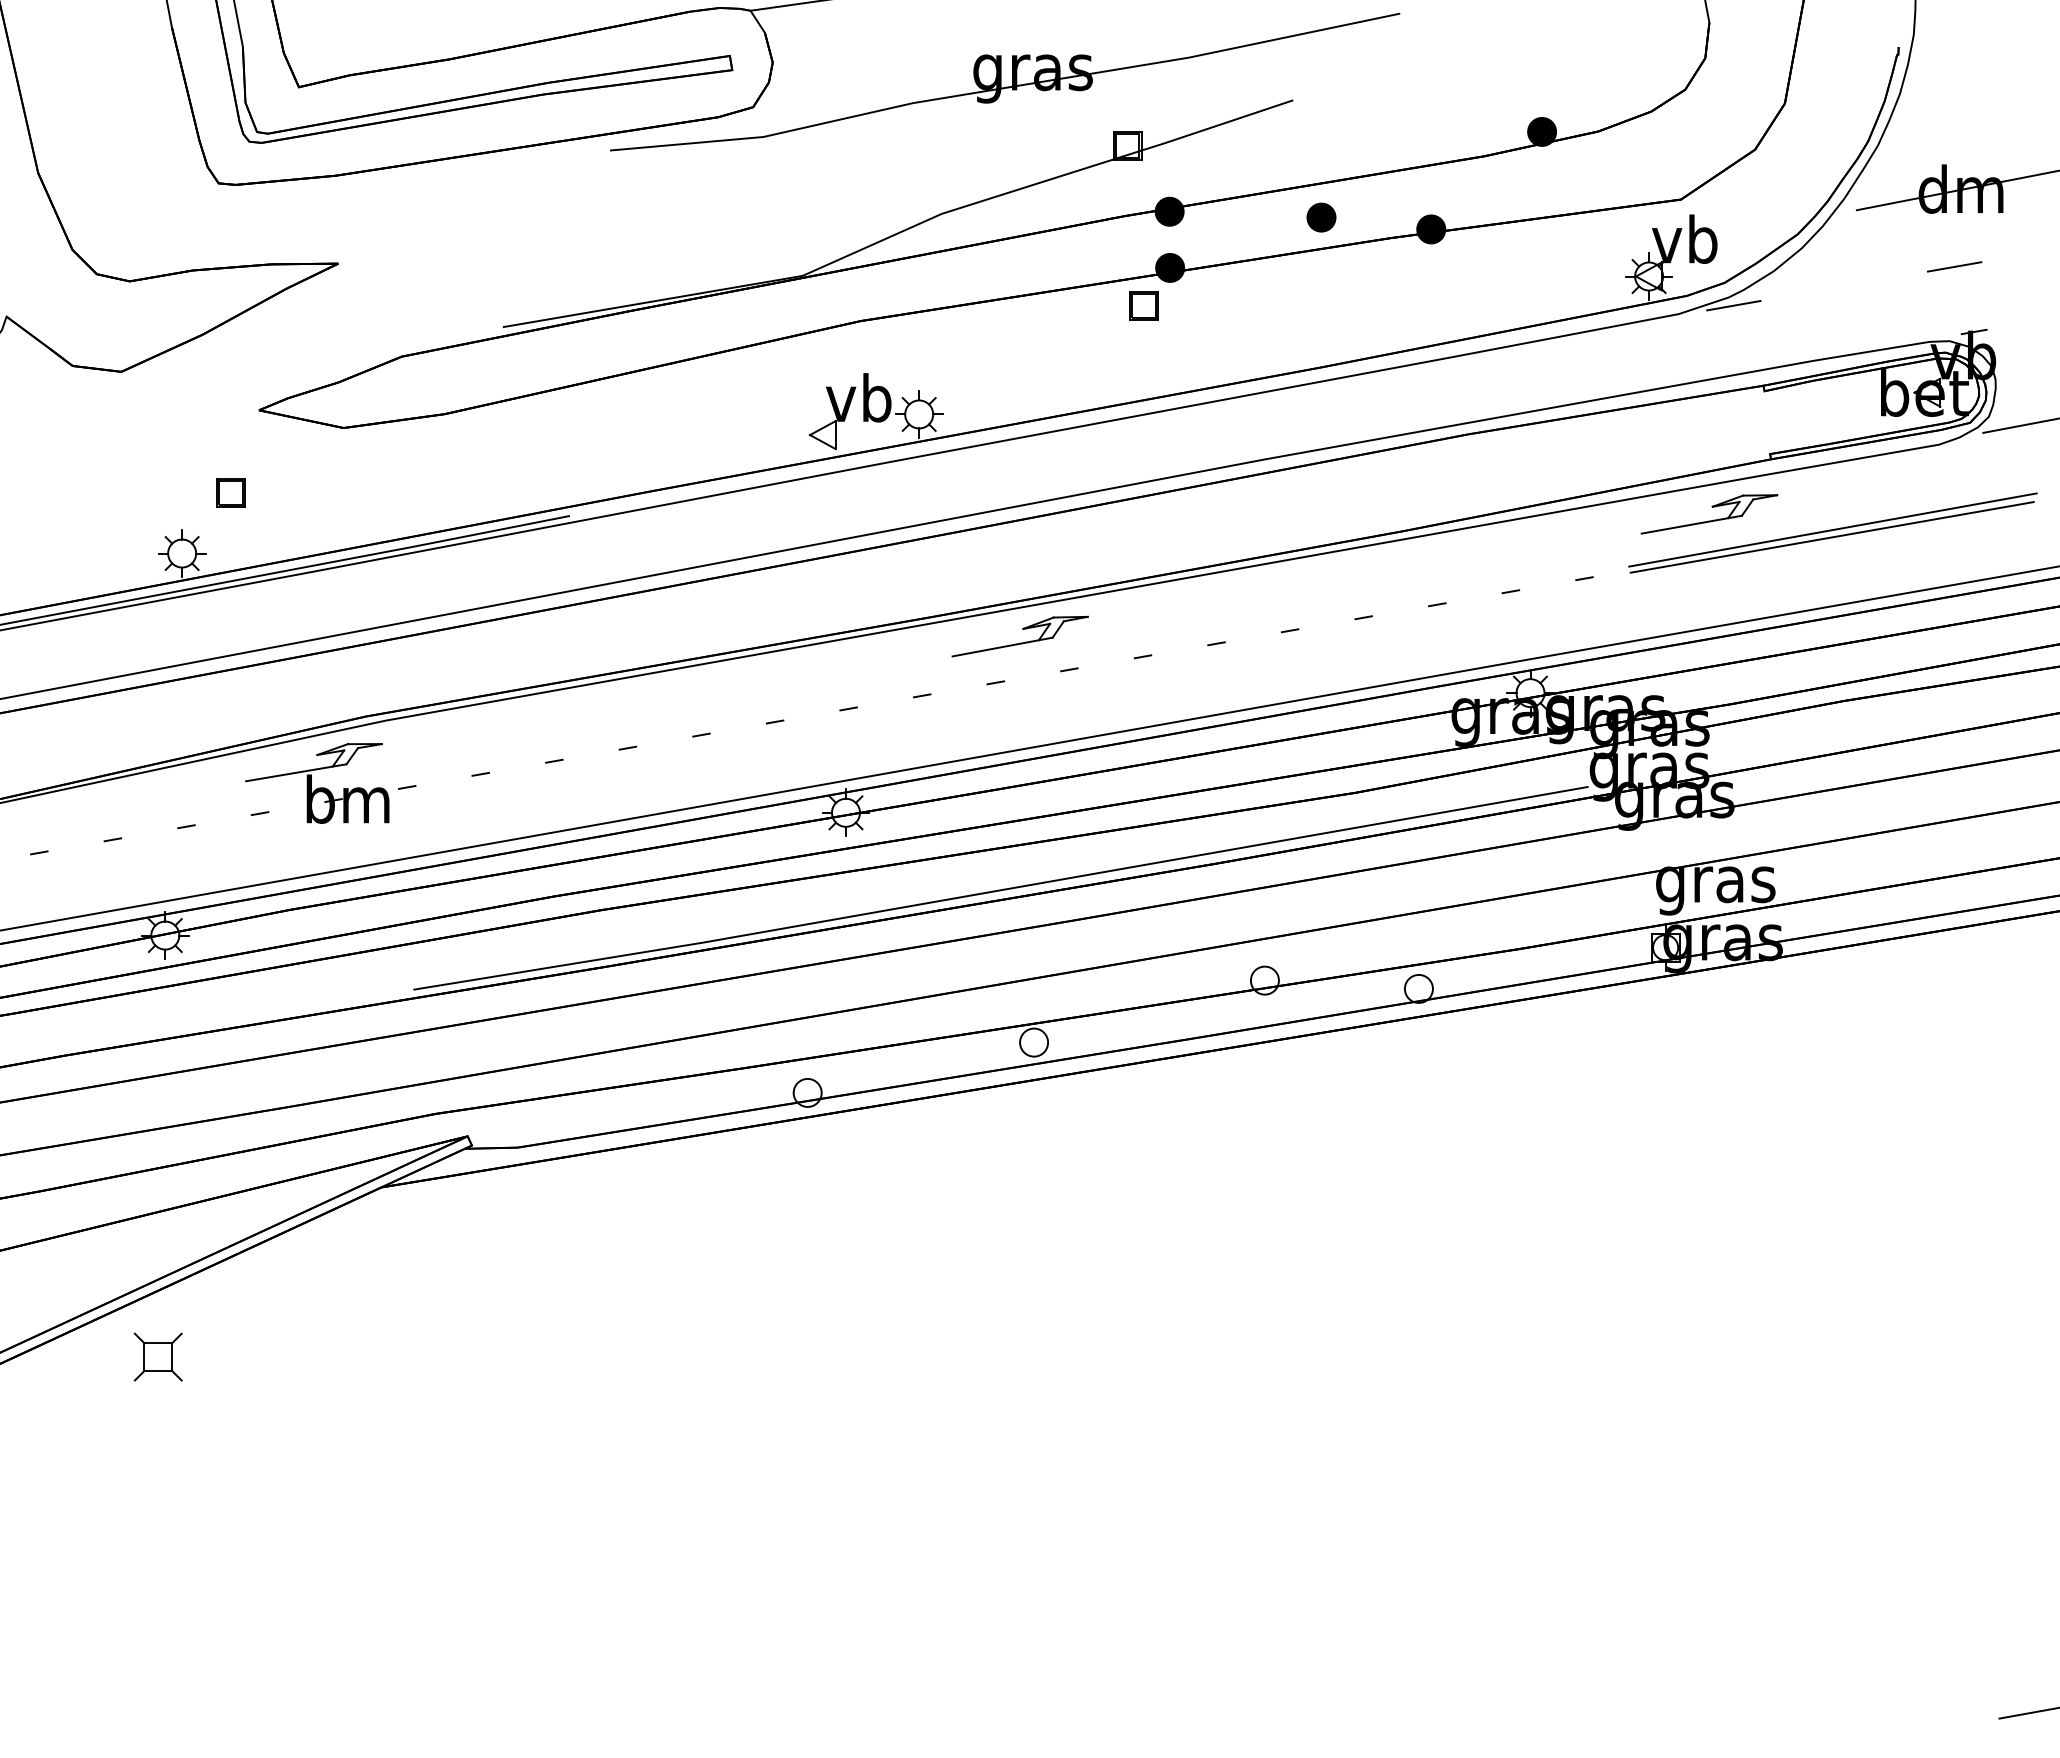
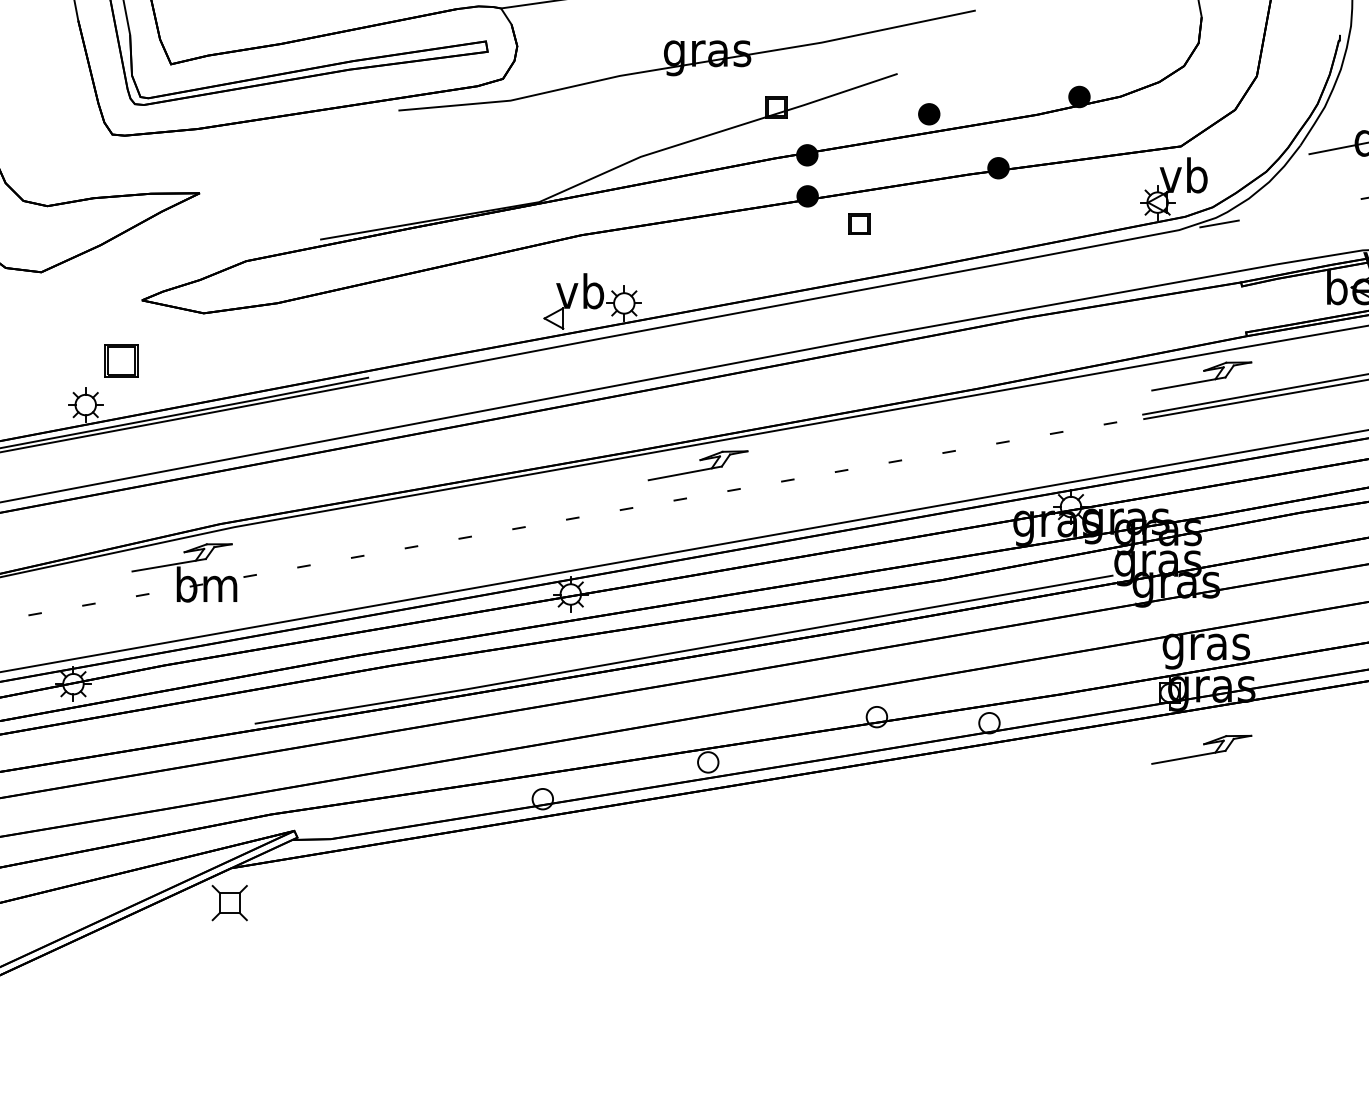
part: (1321, 217) -> (929, 114), moved
part: (1143, 305) -> (859, 223), moved
part: (230, 492) -> (121, 360), size x1.6
part: (1709, 1025) -> (1201, 749), added
part: (157, 1356) -> (229, 902), moved

